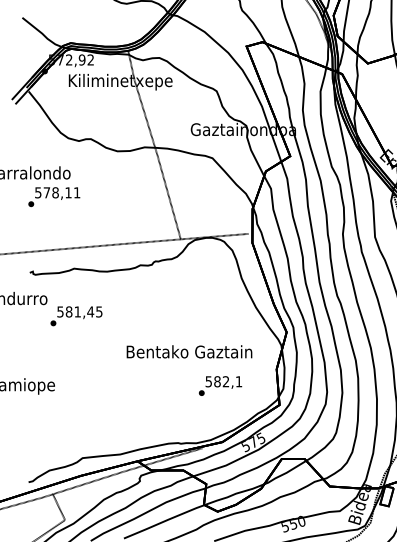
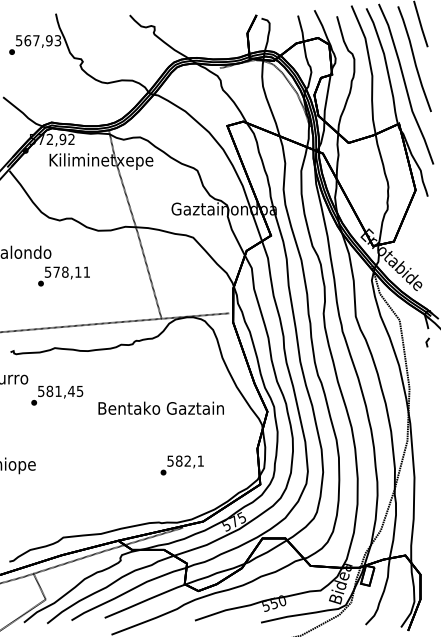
text: (53, 197) -> (63, 276), moved
text: (188, 351) -> (160, 407), moved
text: (219, 386) -> (181, 465), moved

